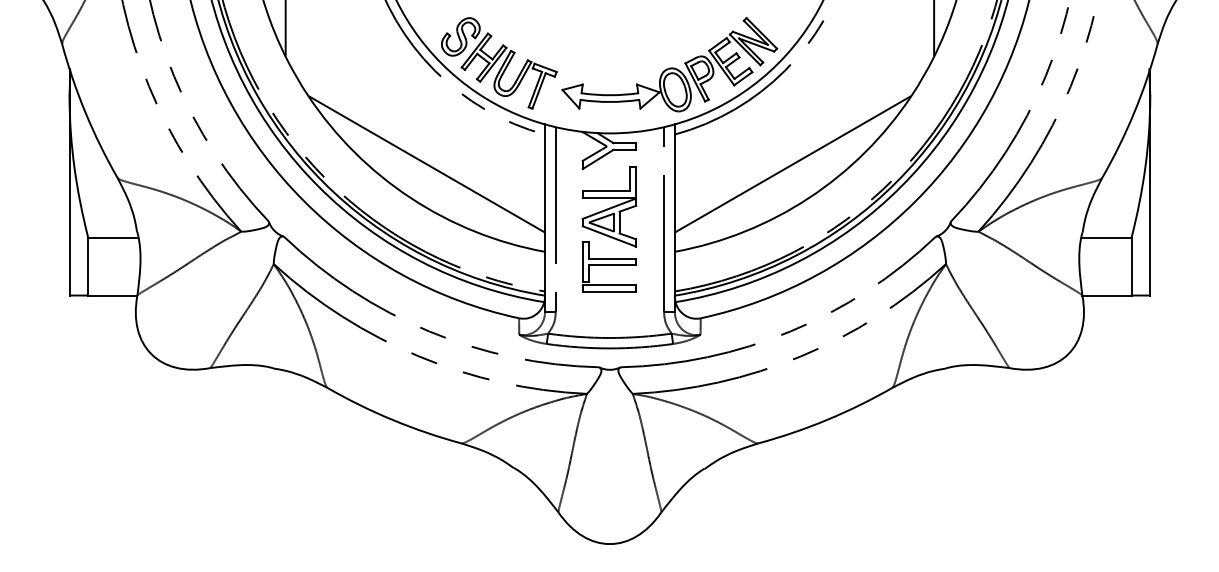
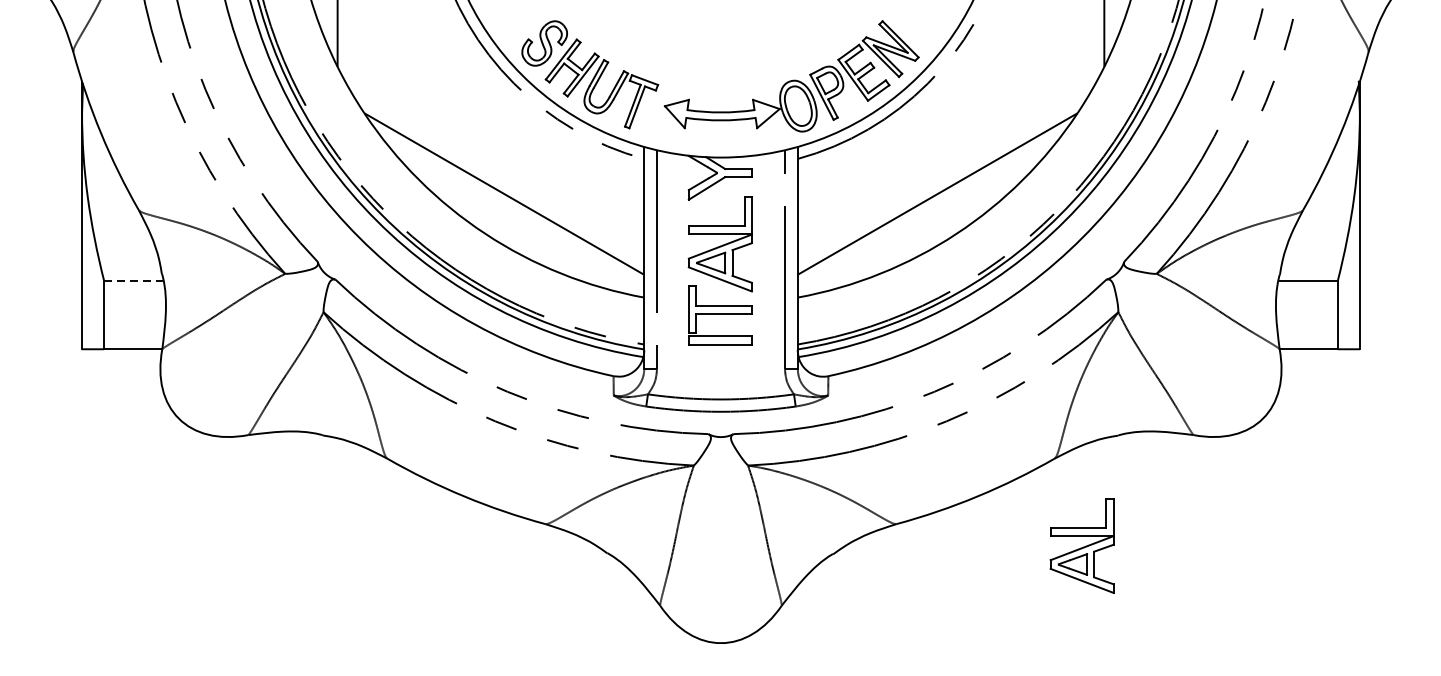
line: (113, 237) -> (134, 280), solid -> dashed
part: (915, 461) -> (1082, 545), added

